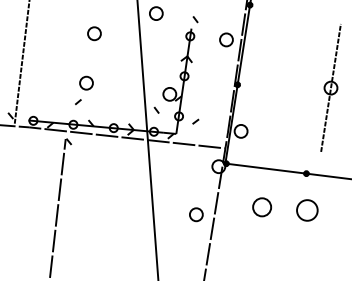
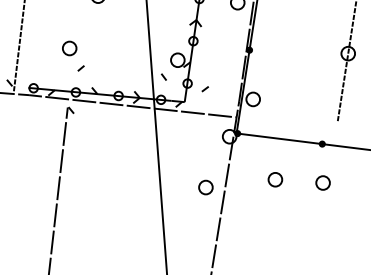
part: (86, 82) -> (69, 47), moved
part: (261, 207) -> (274, 179), size x0.71
part: (306, 210) -> (322, 183), size x0.62

